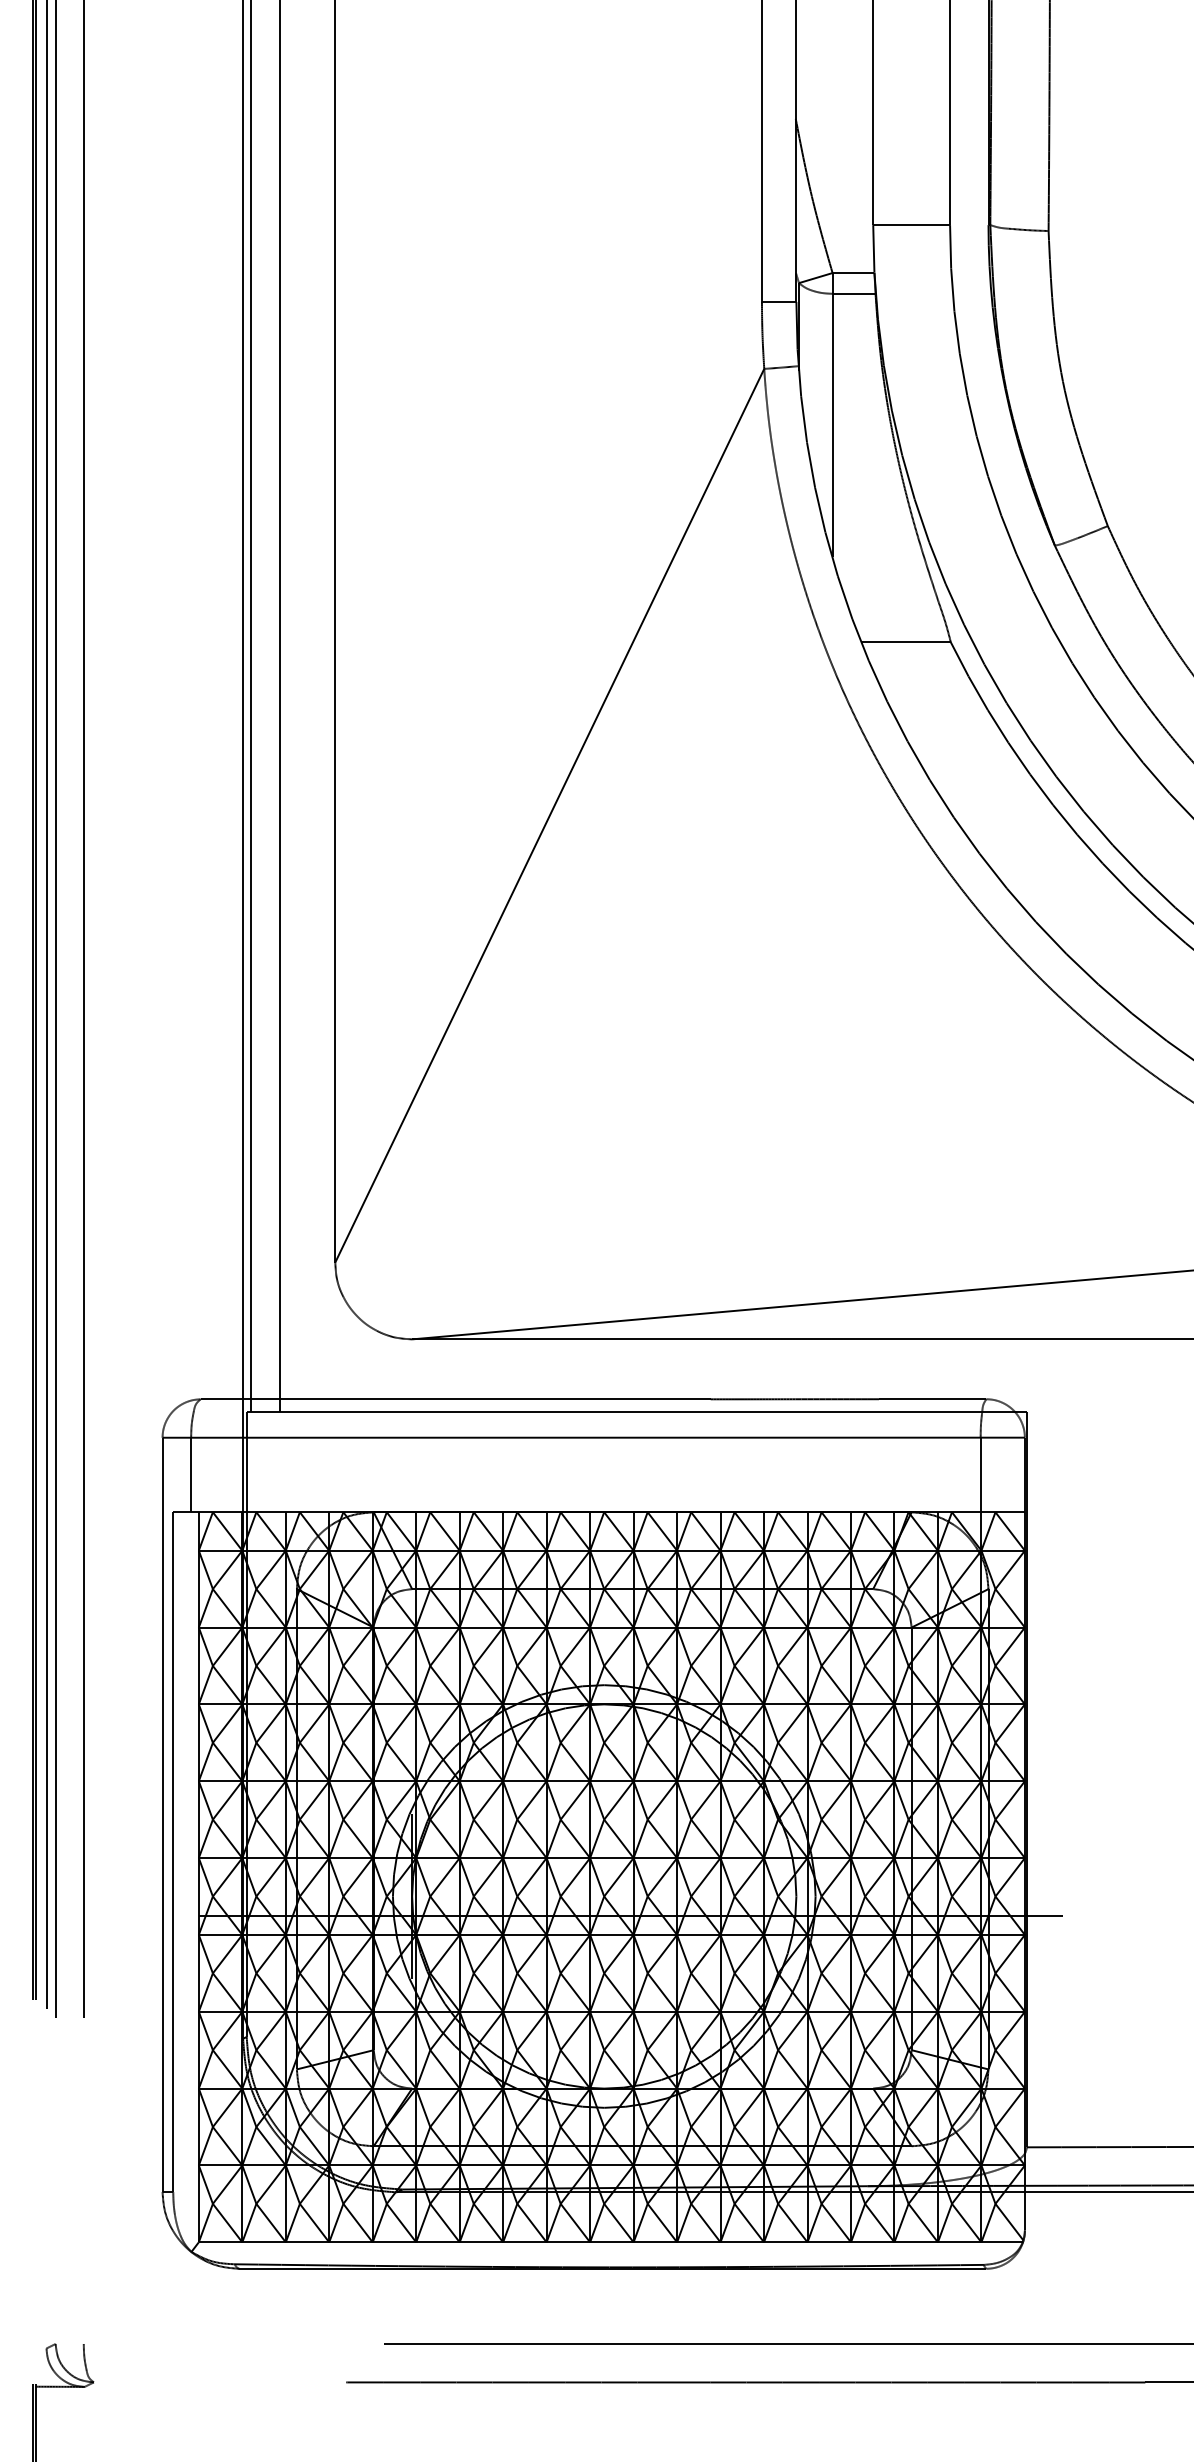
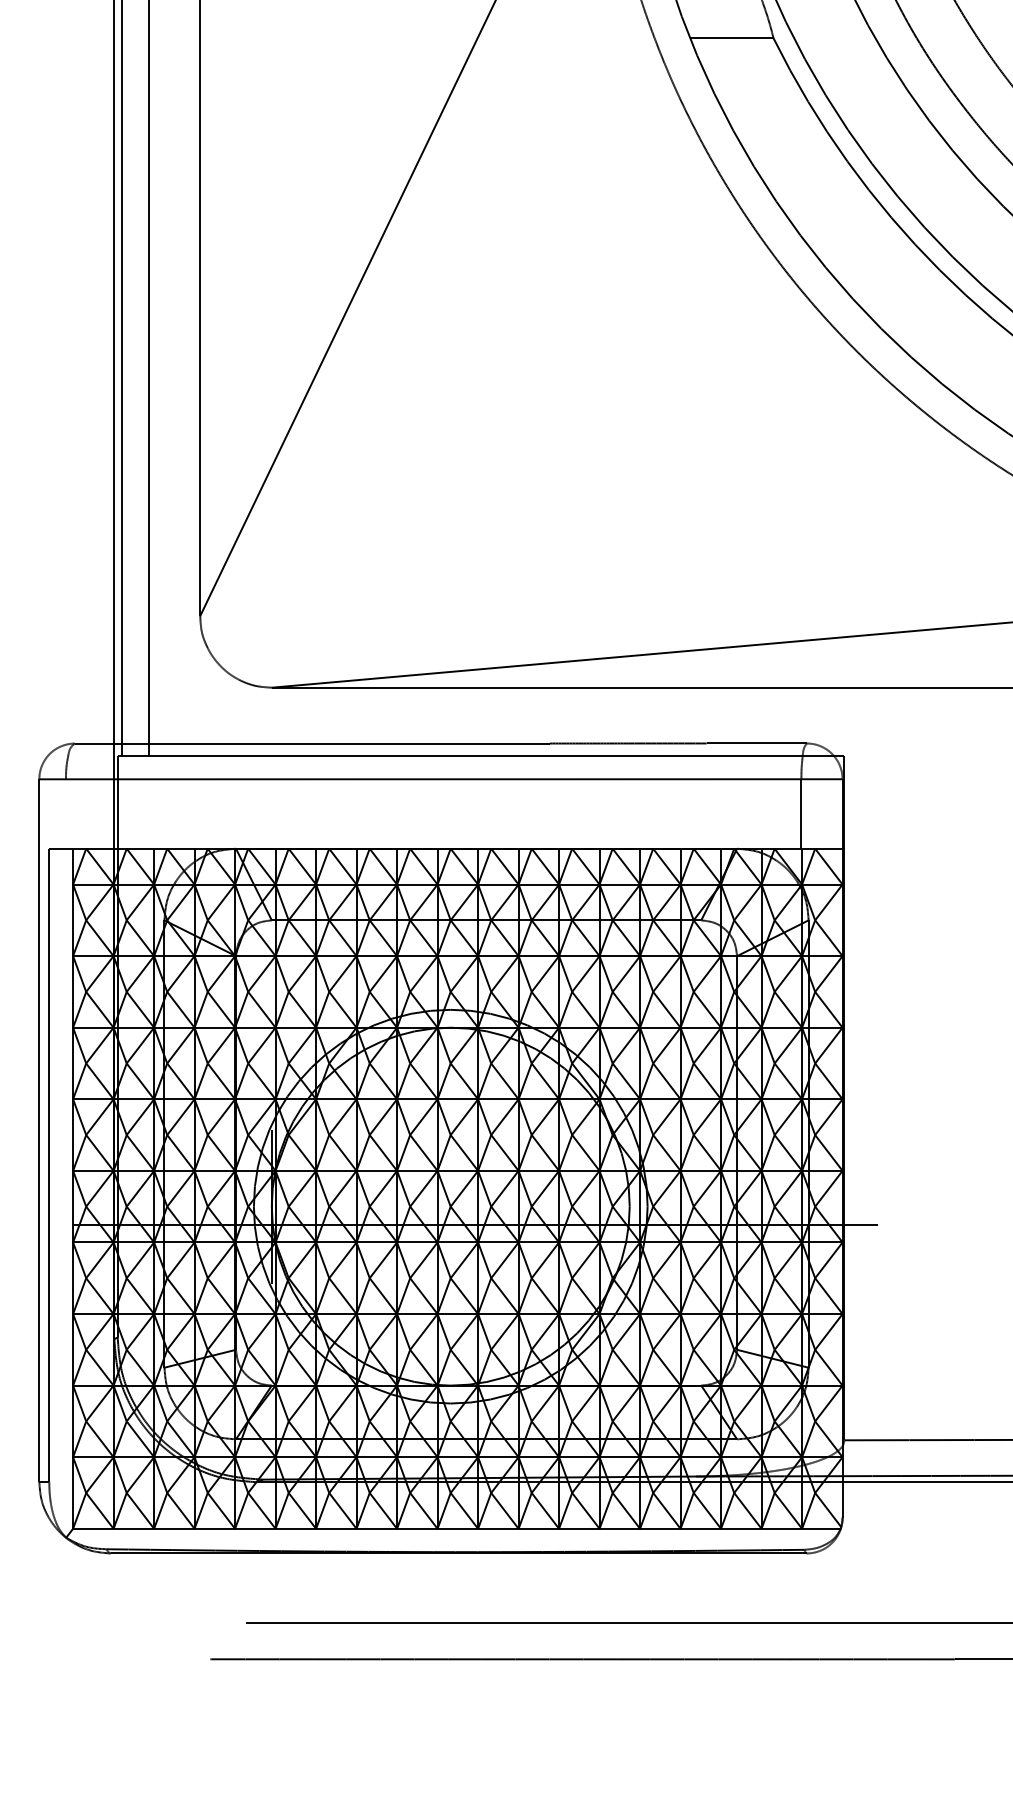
line: (191, 1474) -> (66, 813), removed

